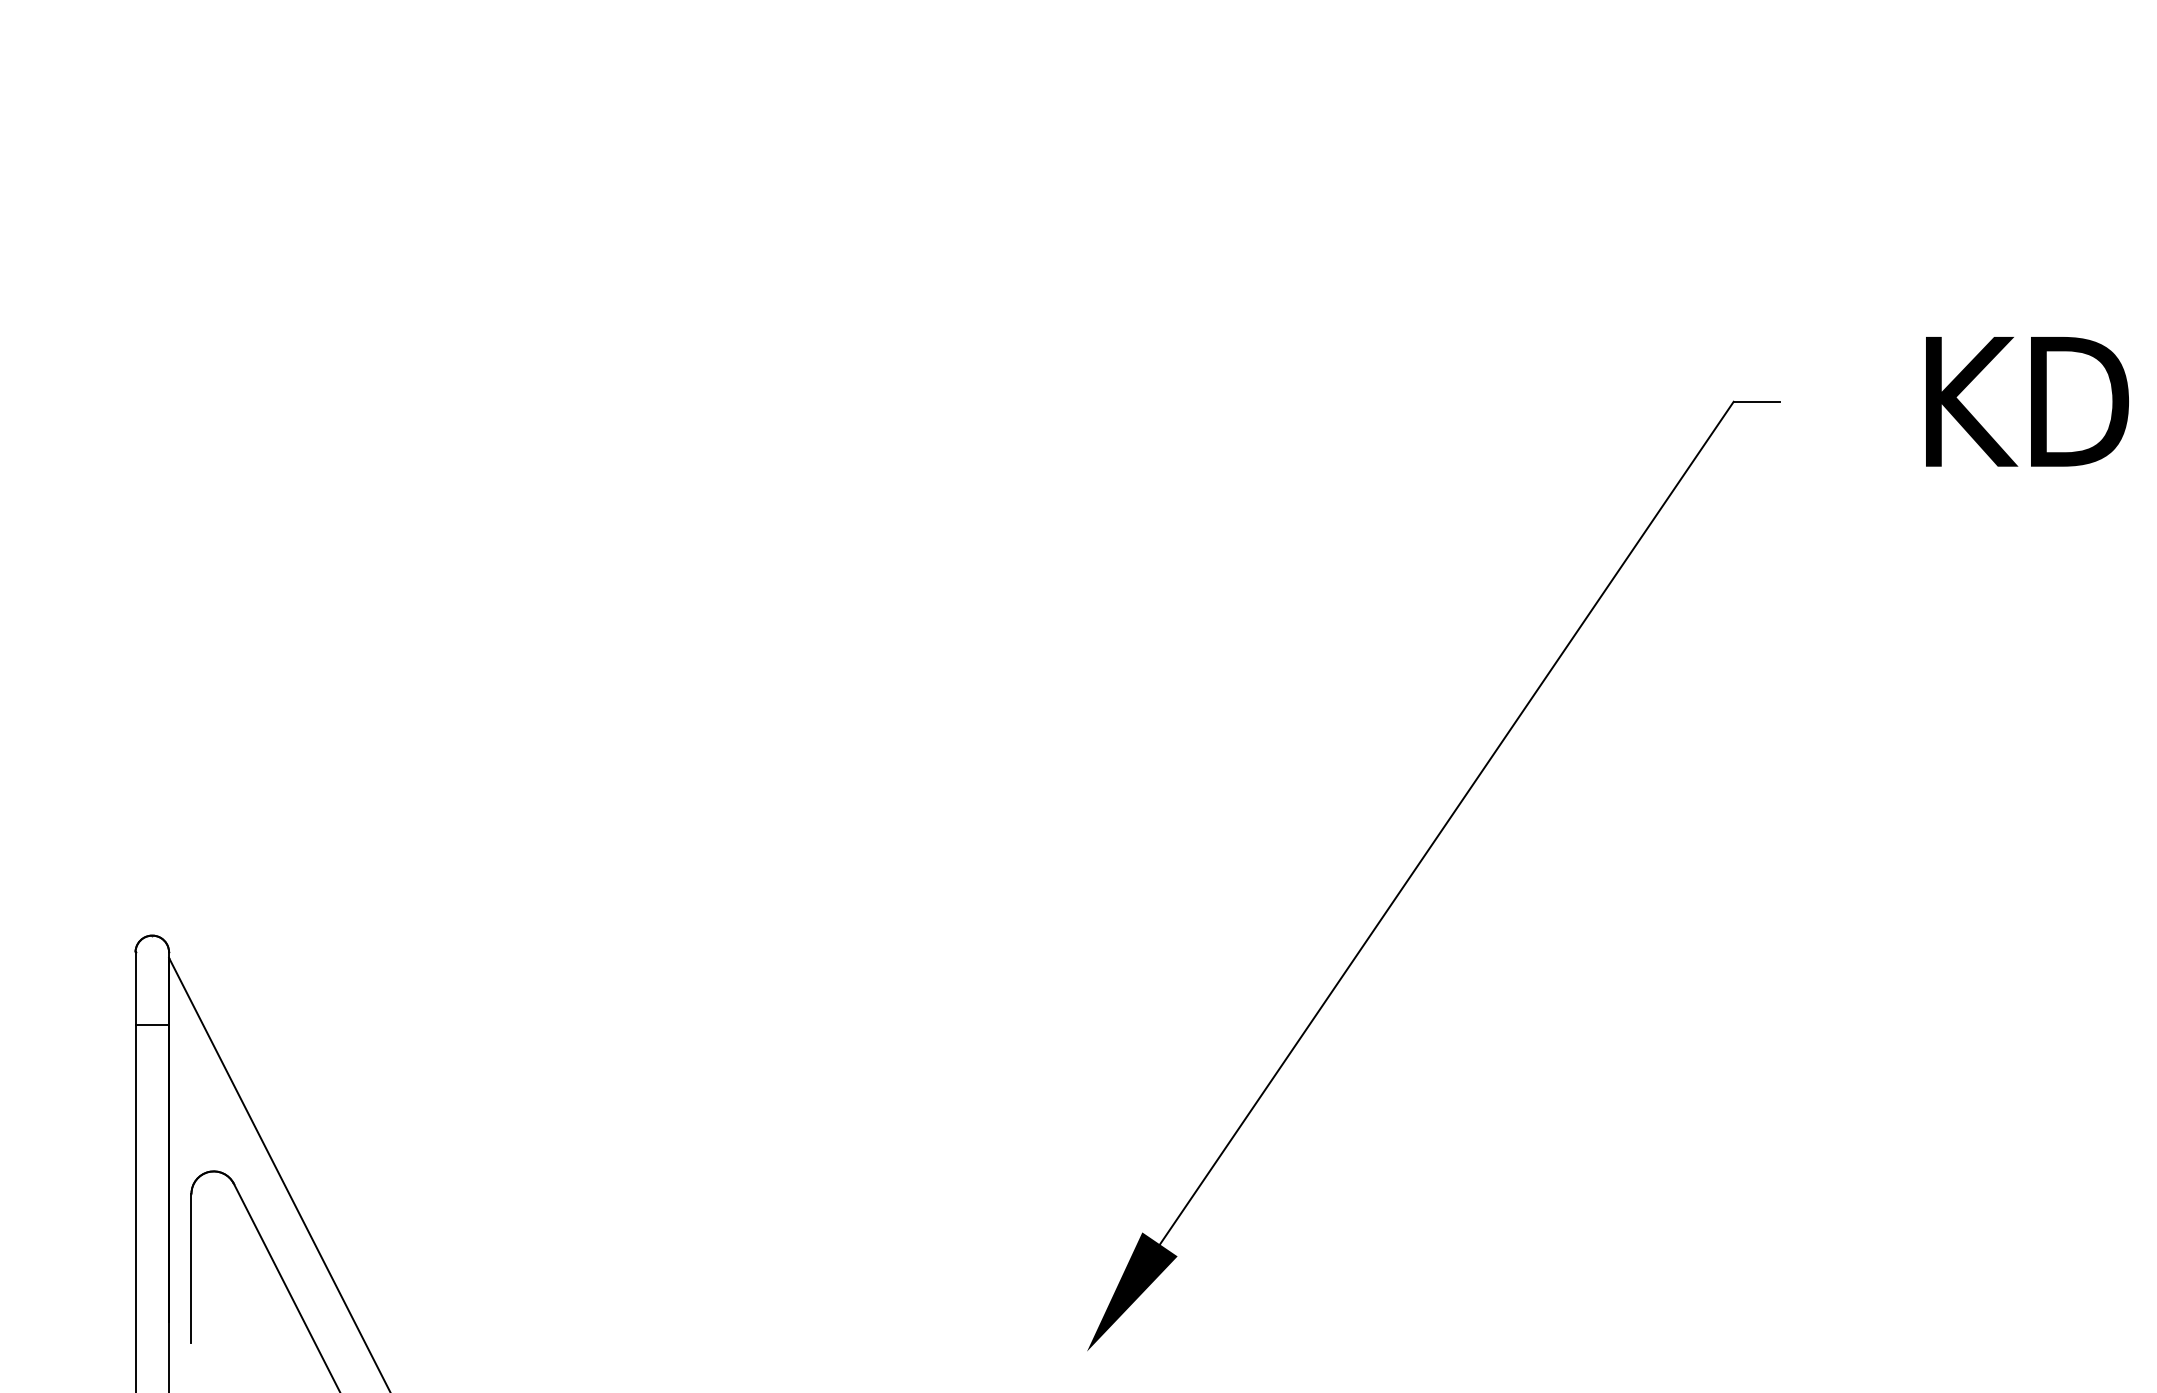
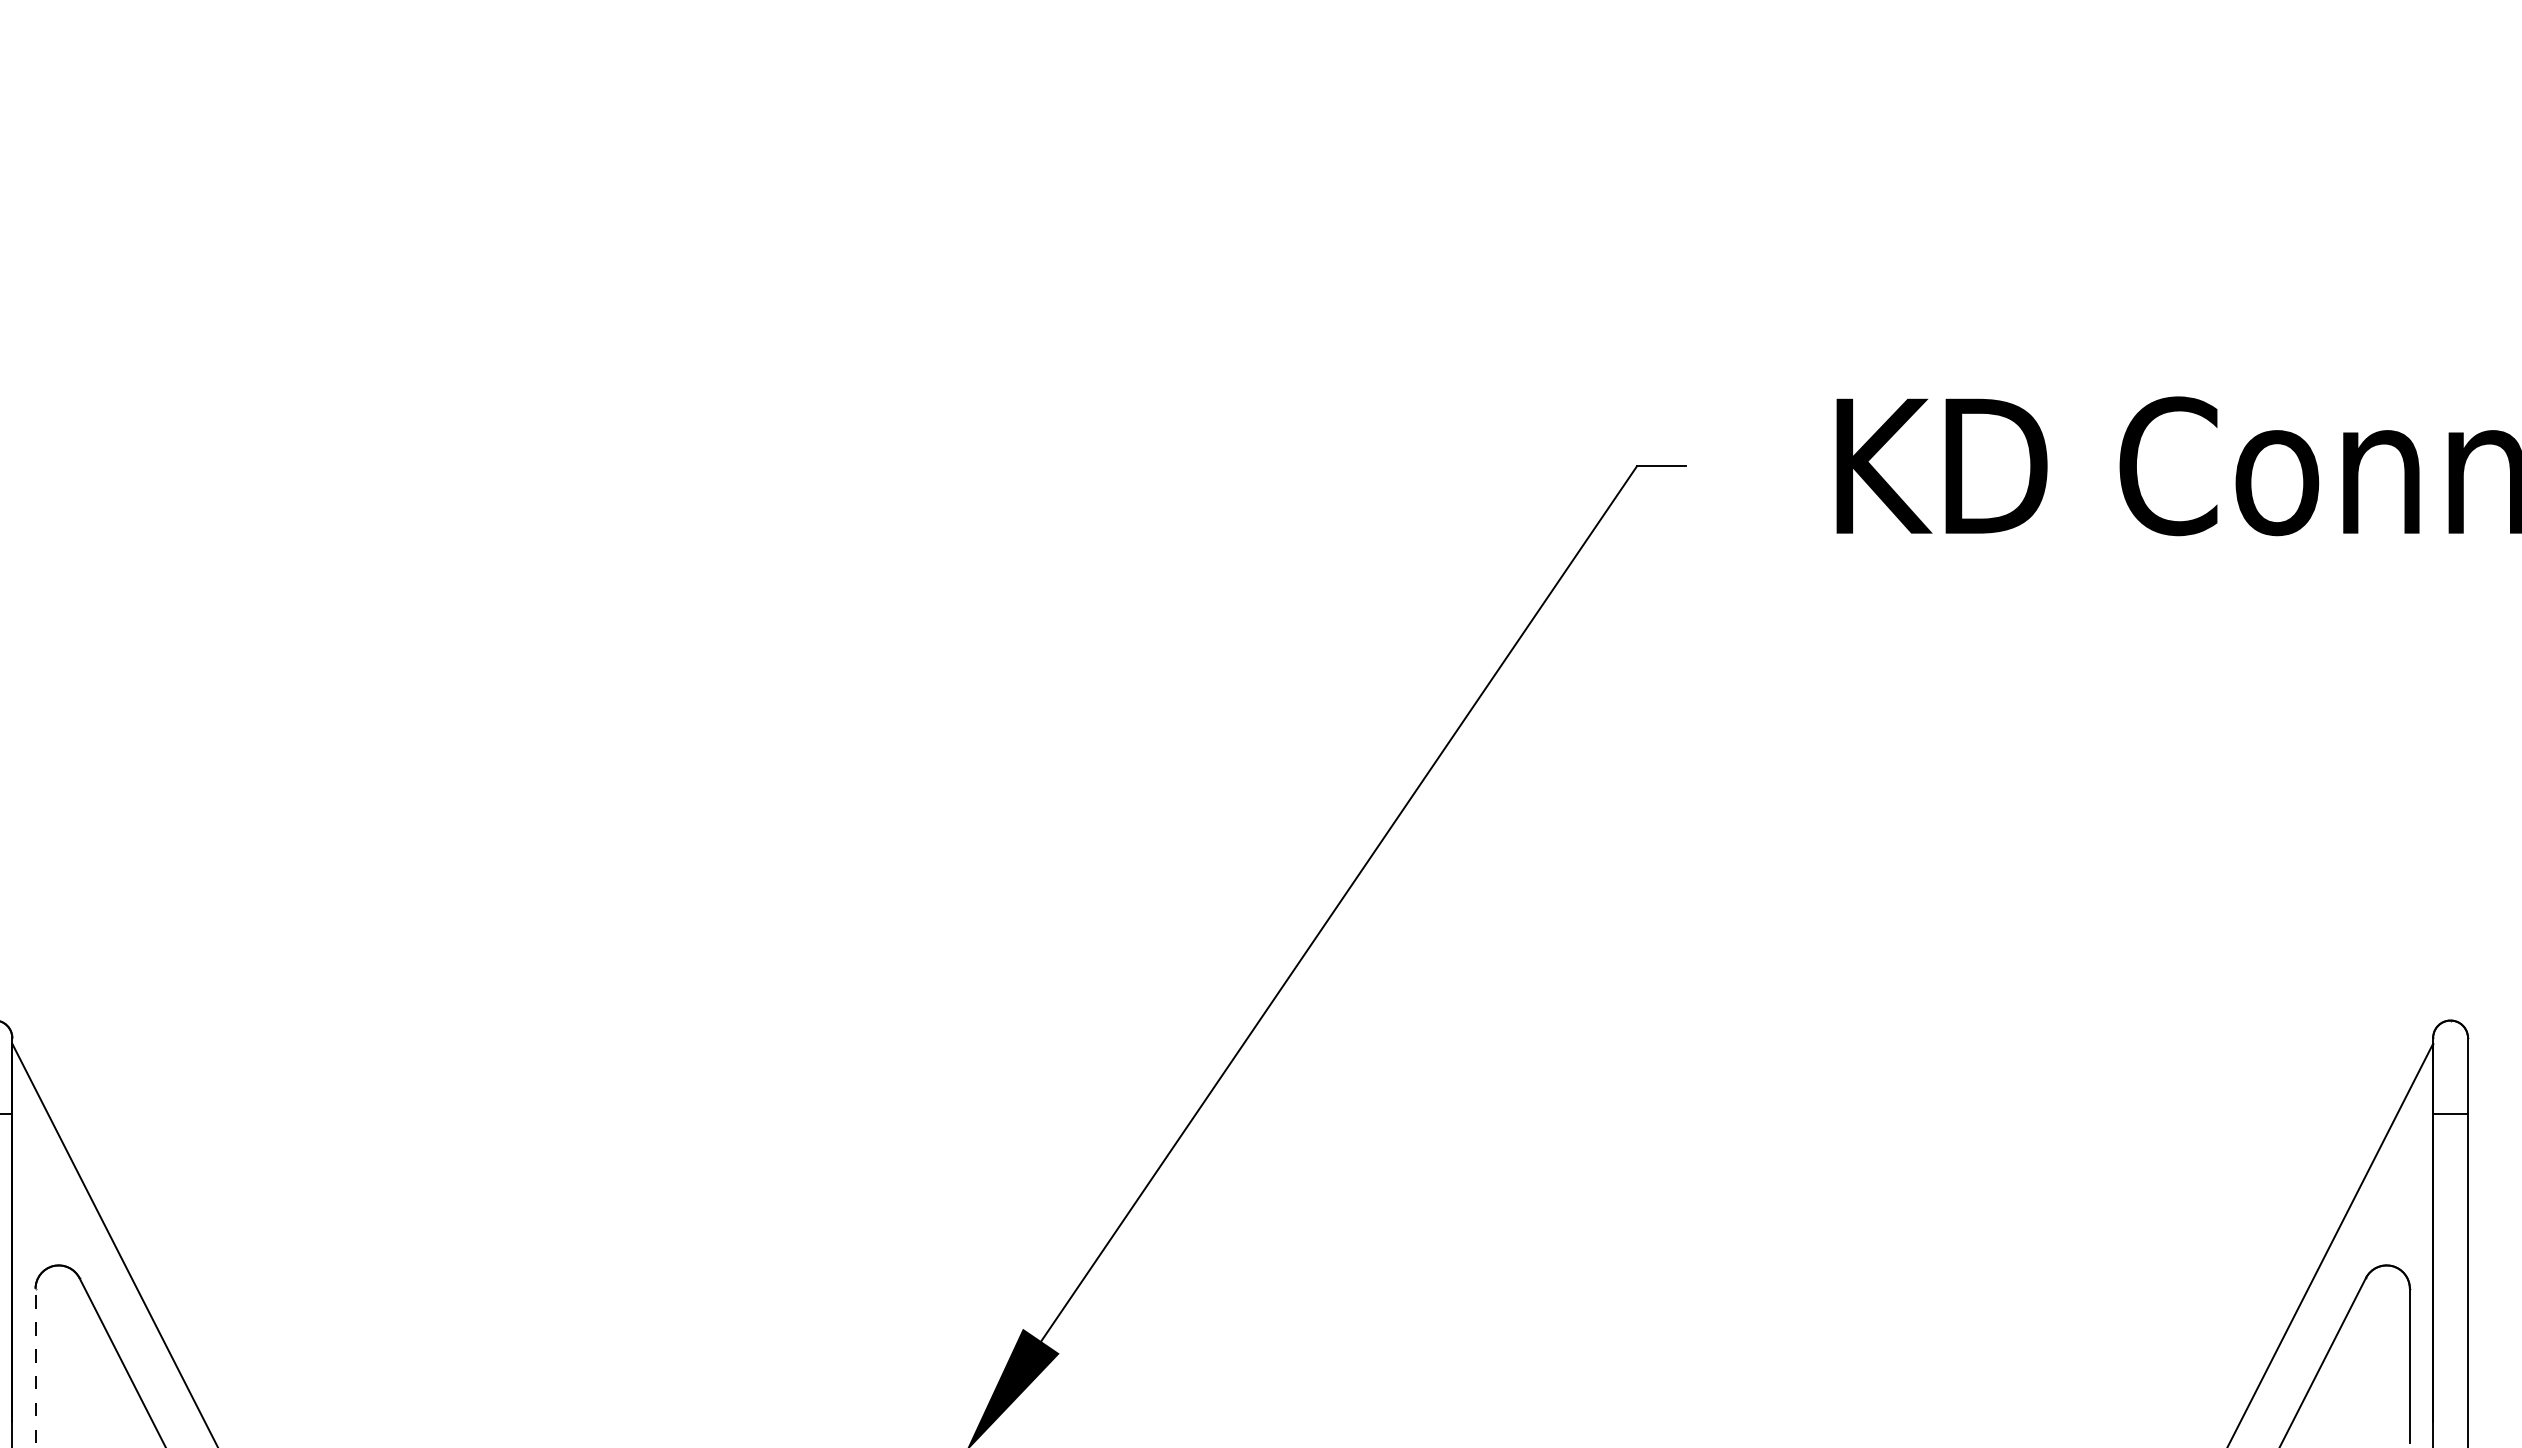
line: (191, 1267) -> (35, 1365), solid -> dashed

